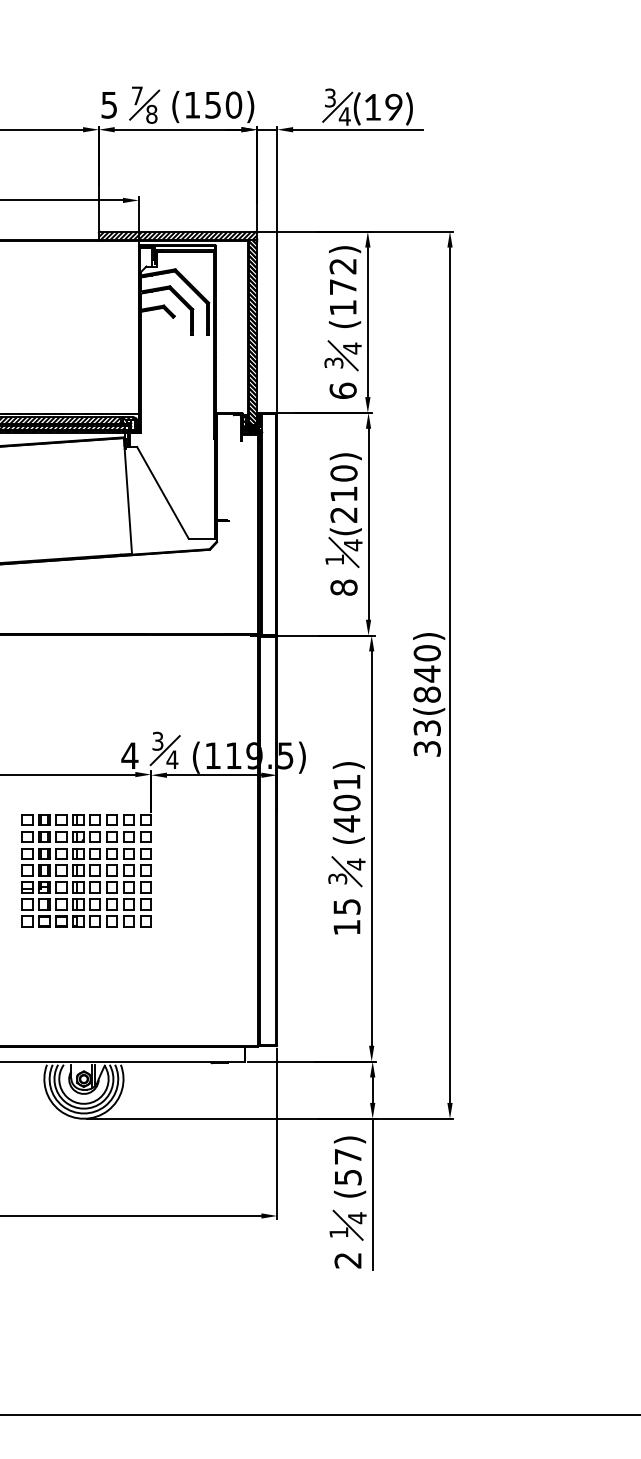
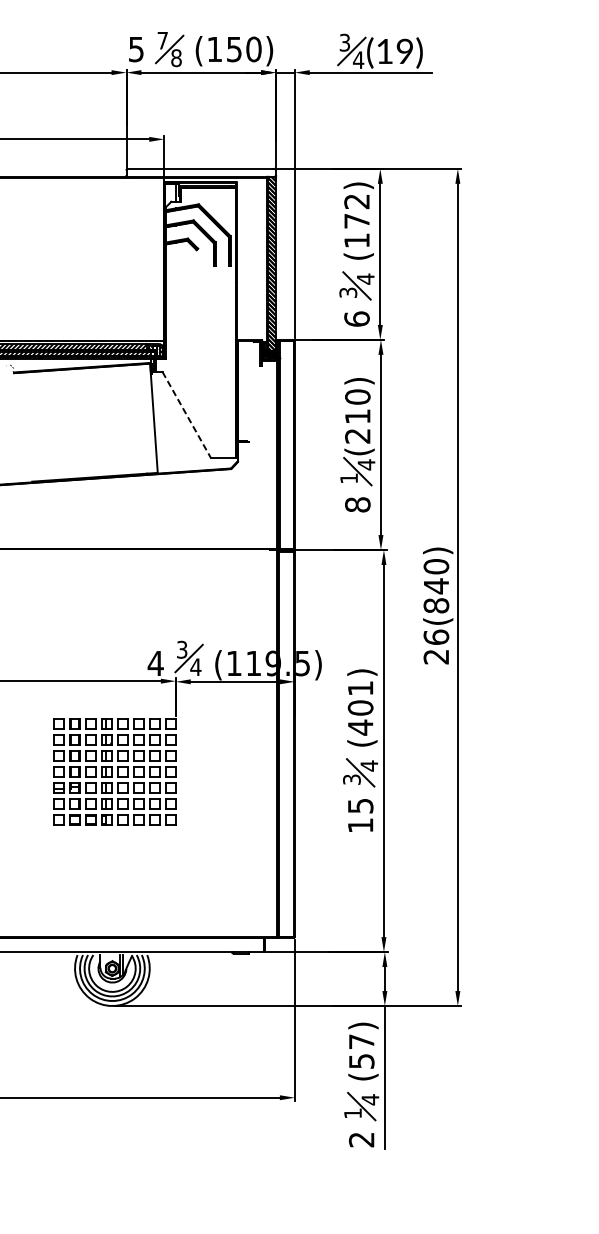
hatch: (177, 235) -> (200, 172), removed
line: (162, 492) -> (186, 414), solid -> dashed
text: (426, 737) -> (435, 646), 33(840) -> 26(840)

